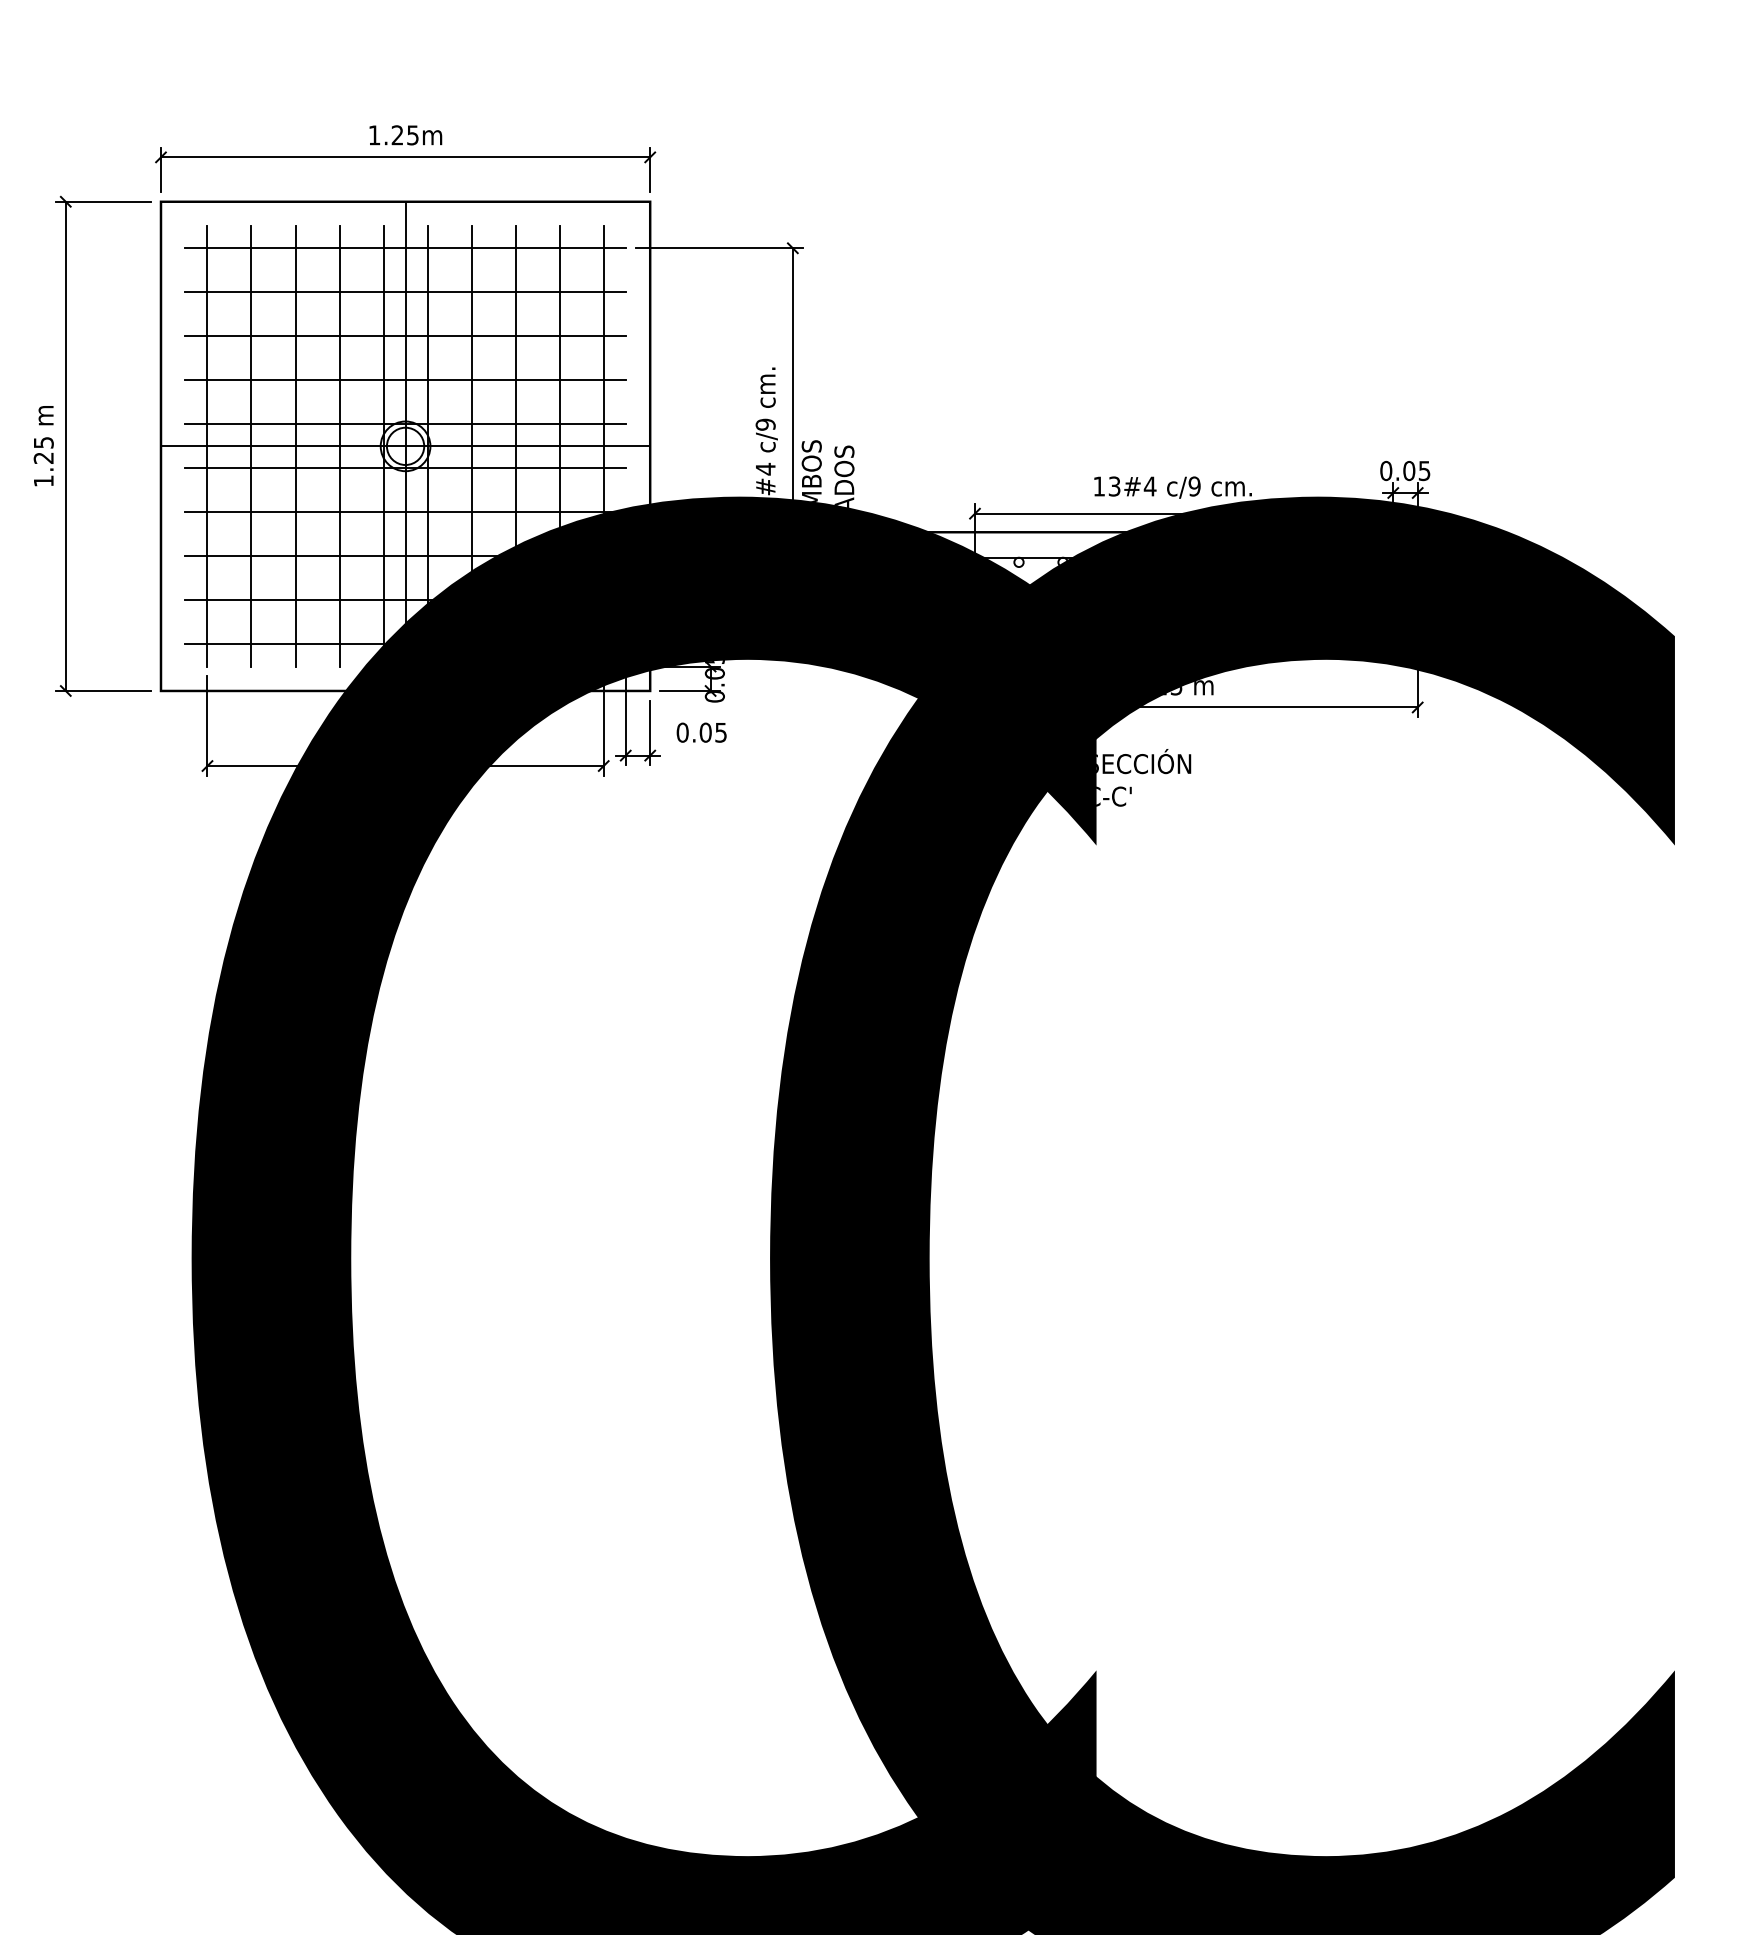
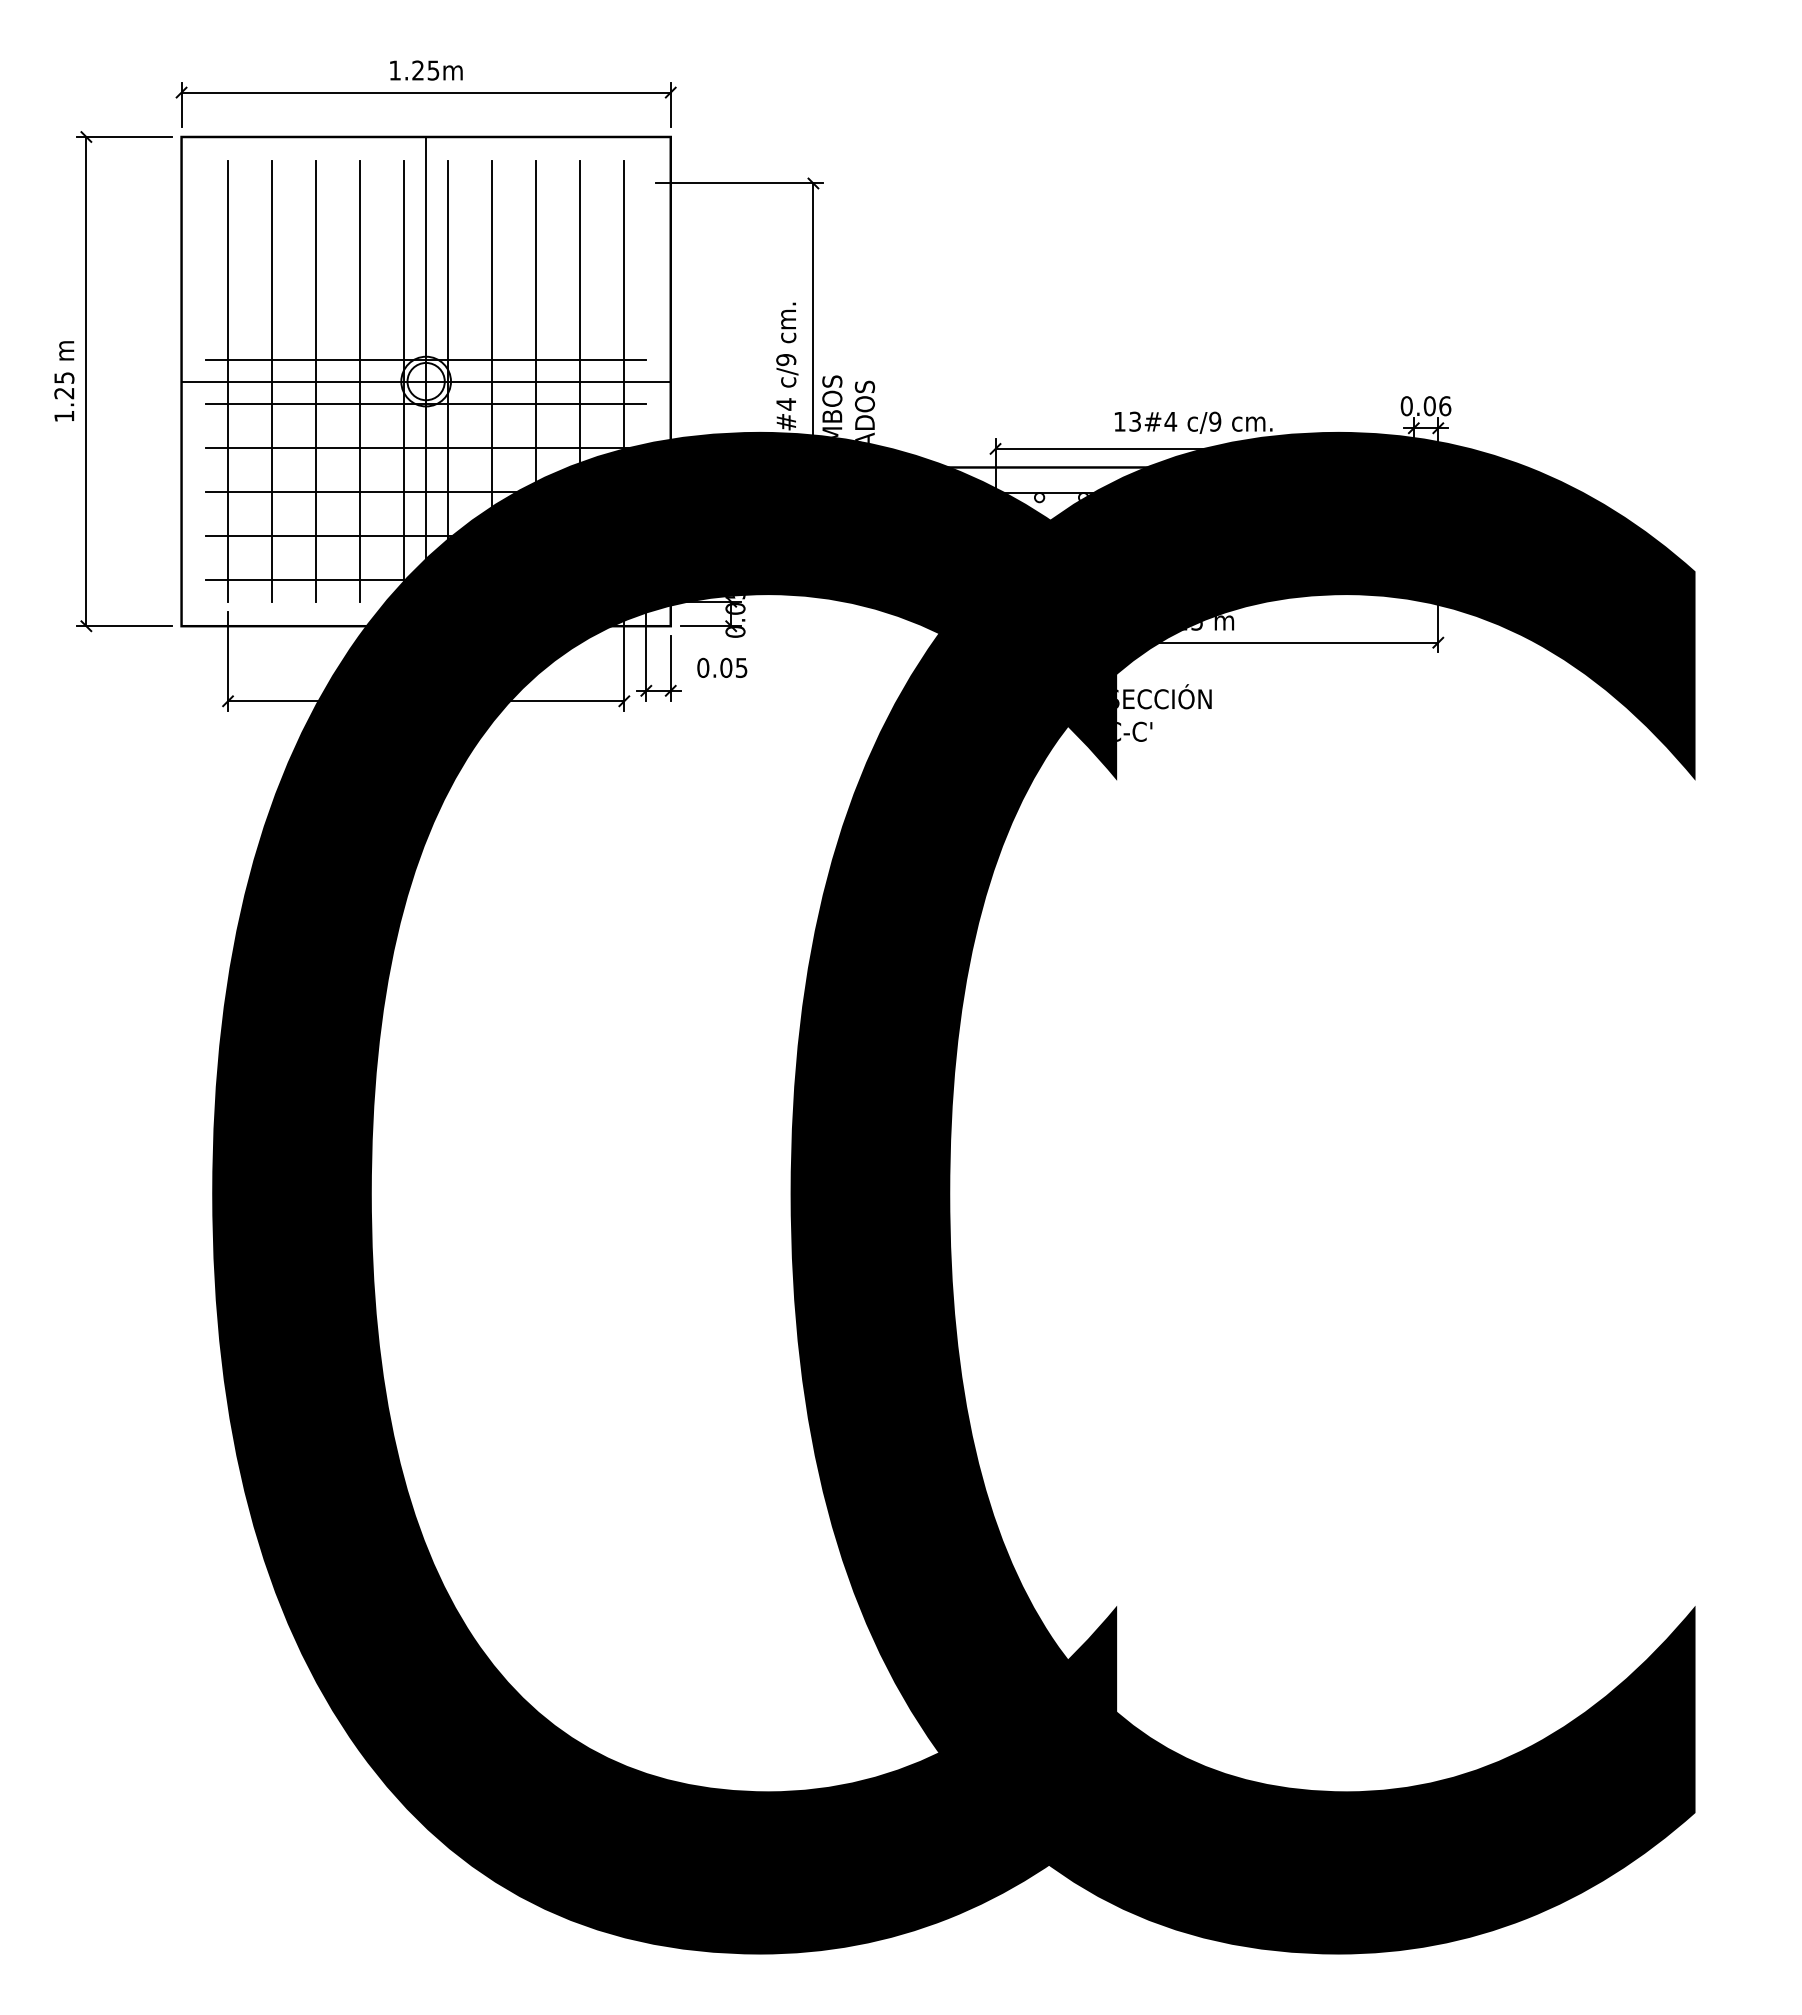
line: (405, 248) -> (426, 183), removed
line: (405, 292) -> (426, 227), removed
line: (405, 336) -> (426, 271), removed
line: (405, 380) -> (426, 315), removed
text: (1424, 471) -> (1445, 406), 0.05 -> 0.06

